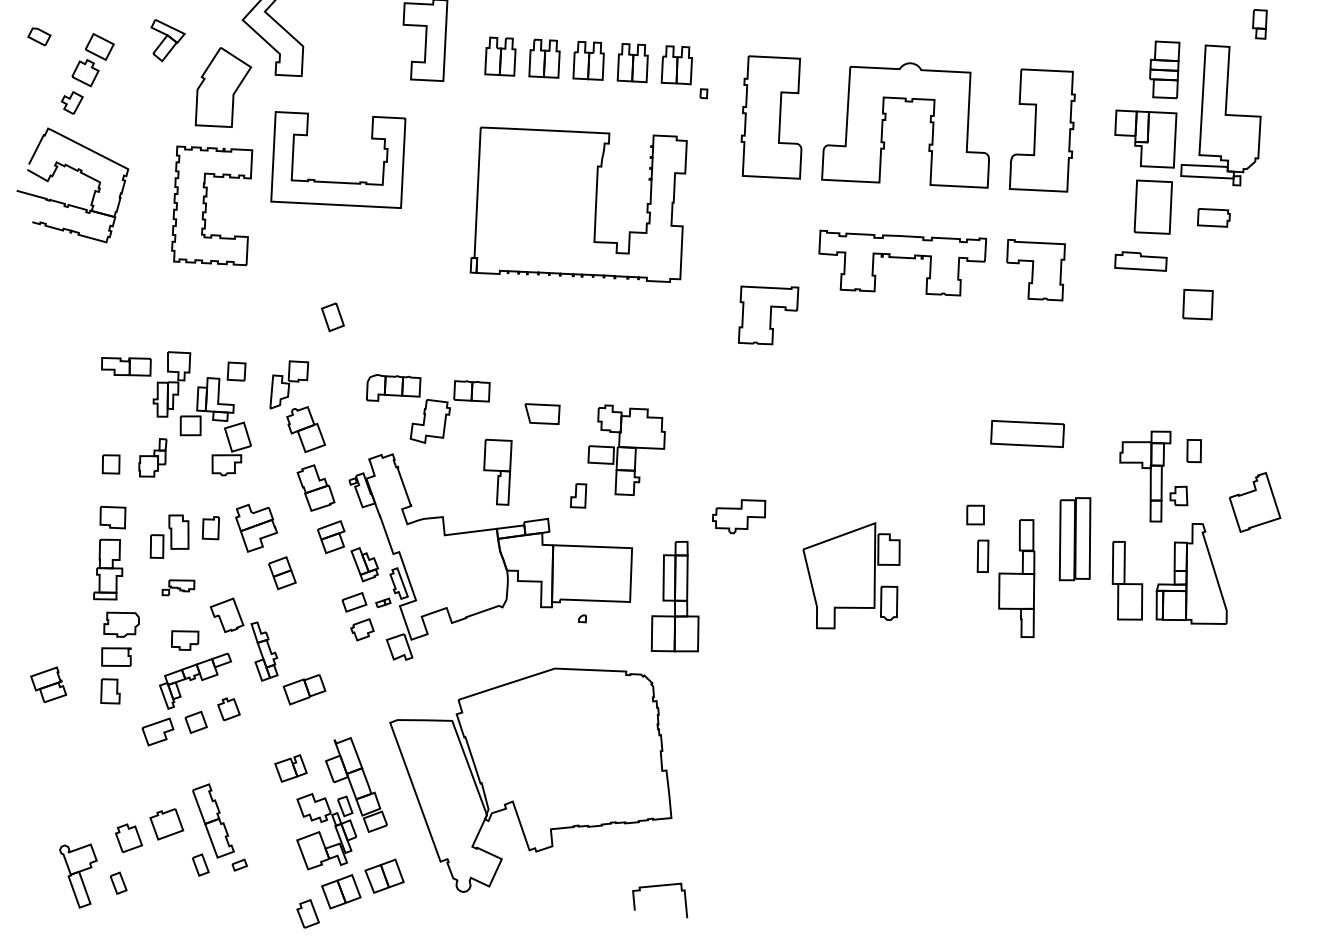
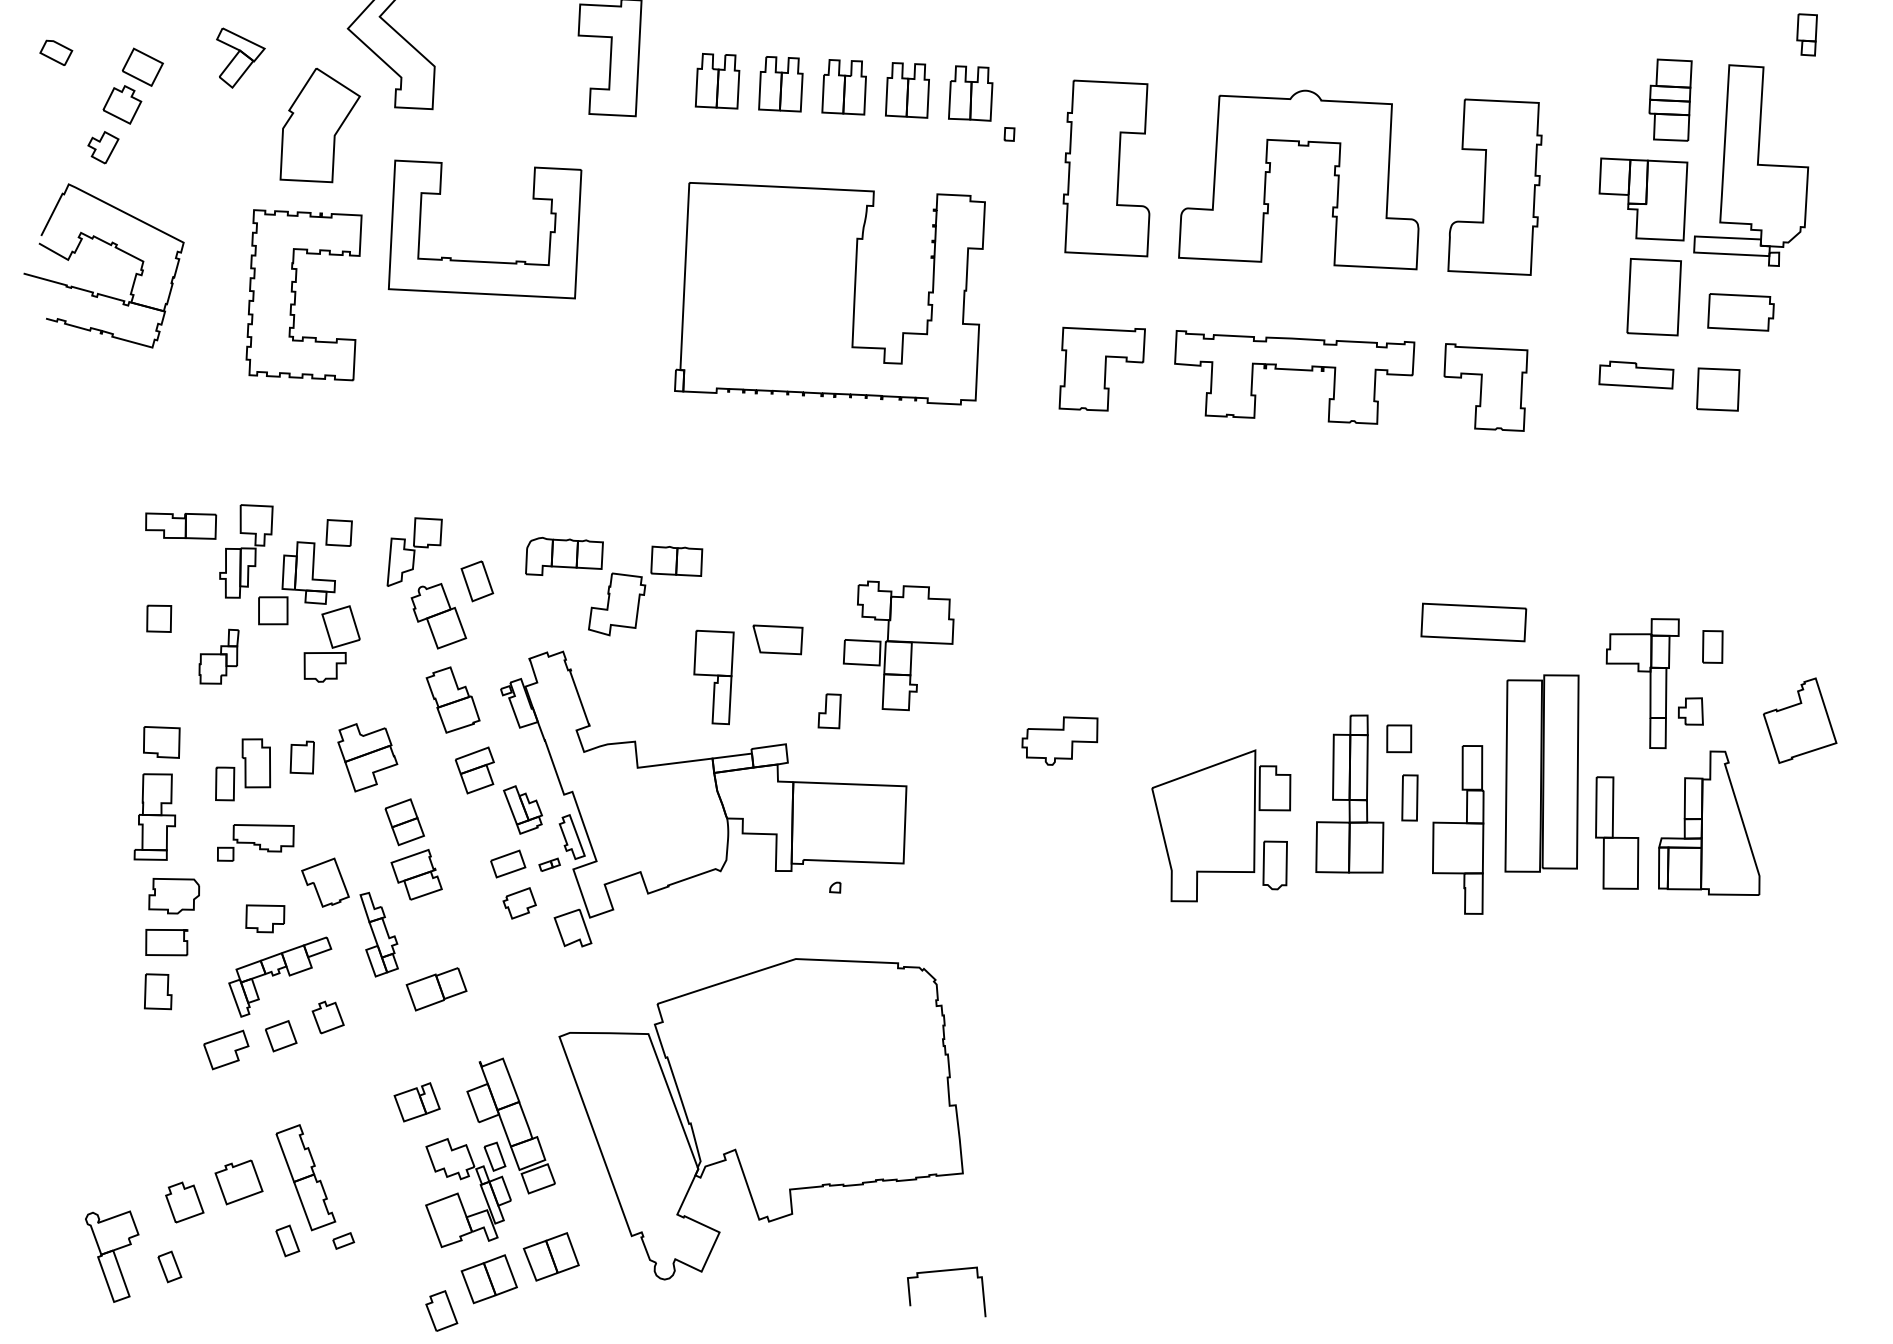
part: (1213, 217) -> (1740, 311), size x1.43
part: (1197, 304) -> (1717, 389), moved
part: (768, 315) -> (1102, 369), moved
part: (332, 317) -> (476, 581), moved
part: (542, 413) -> (777, 639), moved
part: (110, 464) -> (158, 618), moved
part: (1074, 538) -> (1541, 772), size x1.67
part: (178, 587) -> (255, 842), size x1.67
part: (674, 596) -> (1348, 793), moved
part: (48, 684) -> (416, 874), moved

